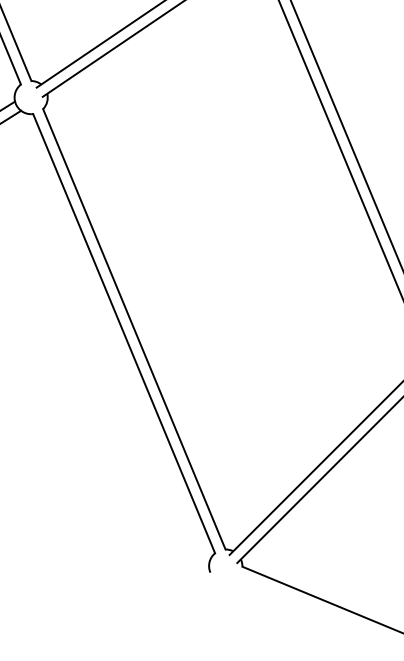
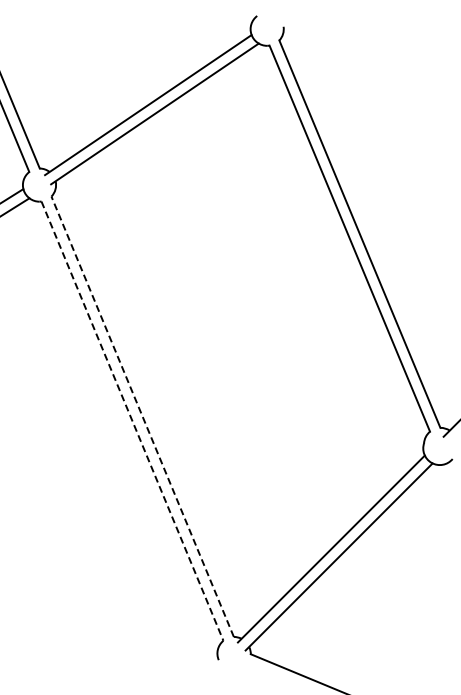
line: (134, 329) -> (142, 416), solid -> dashed
line: (124, 334) -> (132, 421), solid -> dashed

